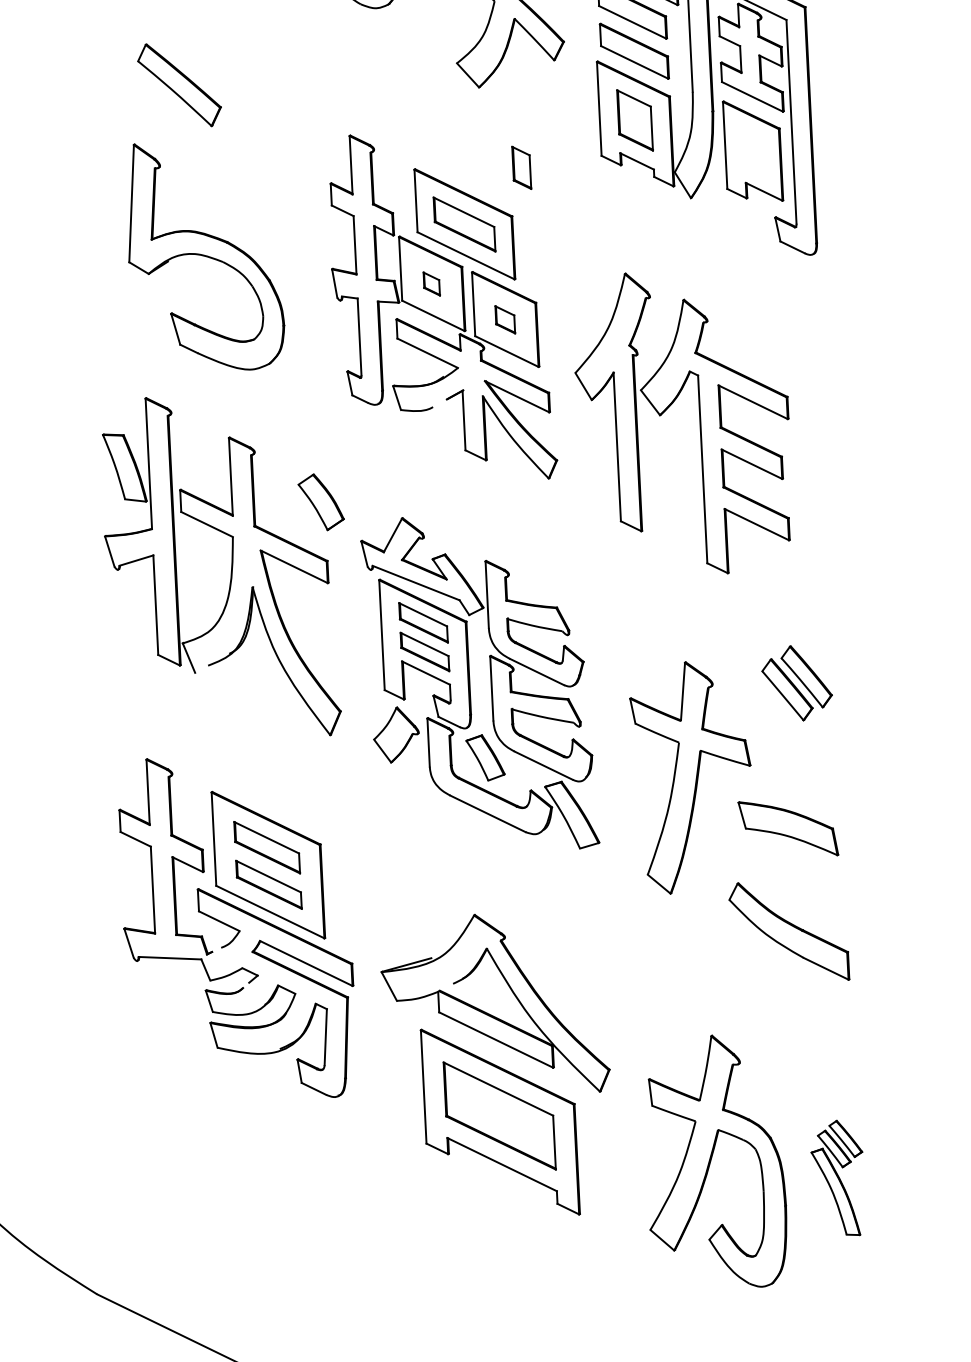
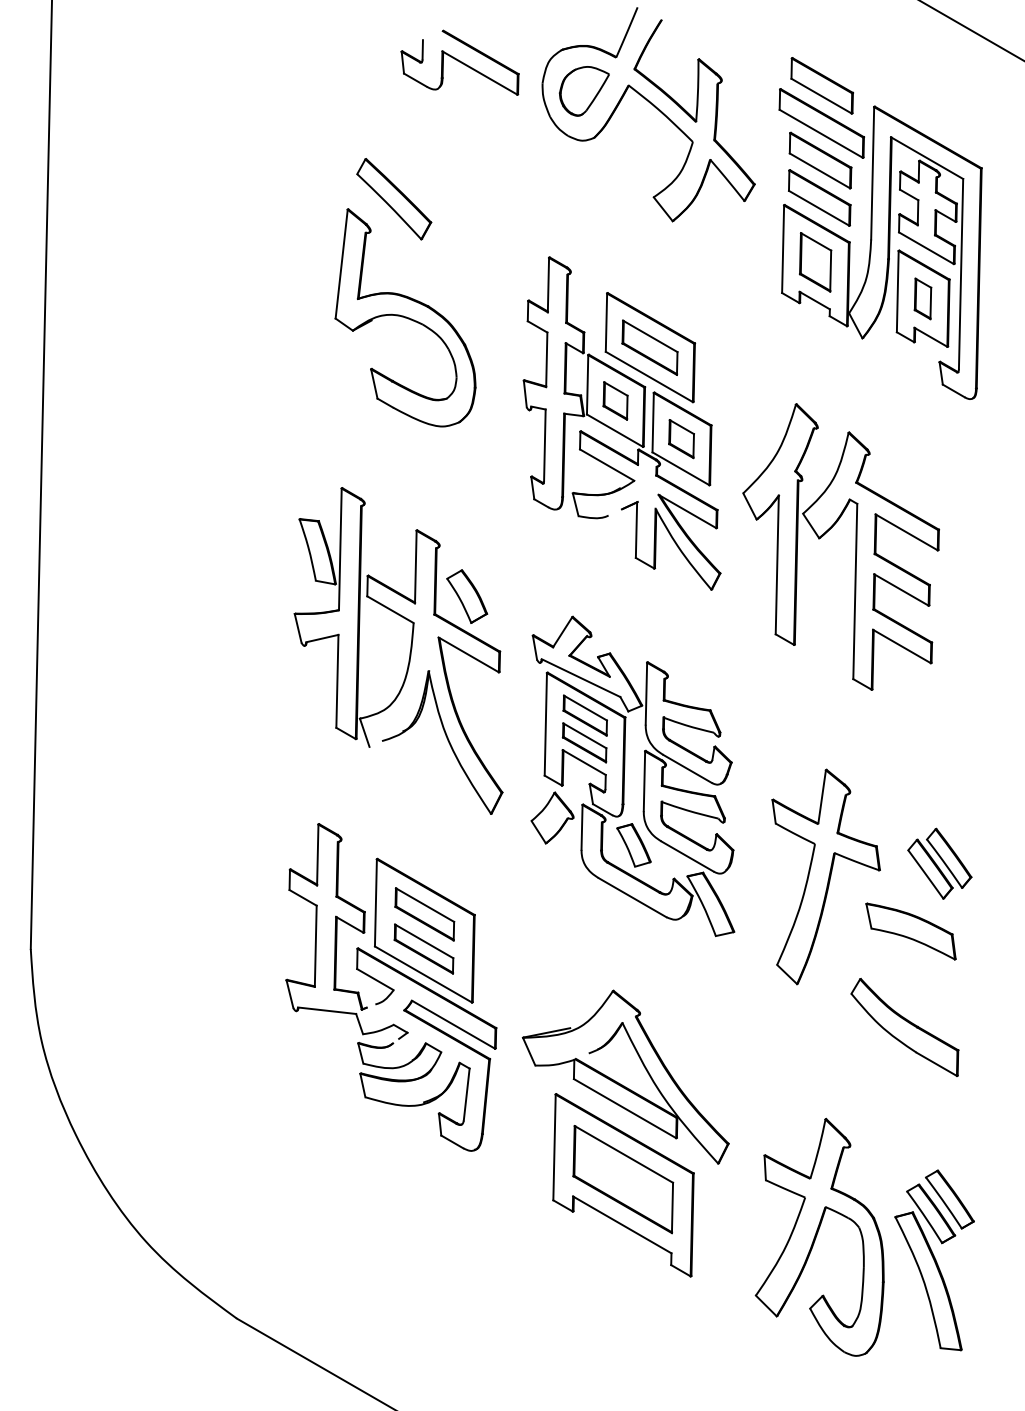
part: (521, 167) -> (922, 298), moved
part: (203, 255) -> (405, 317), moved
part: (431, 283) -> (615, 400), size x1.67
part: (505, 320) -> (681, 439), size x1.43
part: (321, 502) -> (467, 596), moved
part: (796, 683) -> (939, 863), moved
part: (838, 1178) -> (934, 1260), size x1.67

